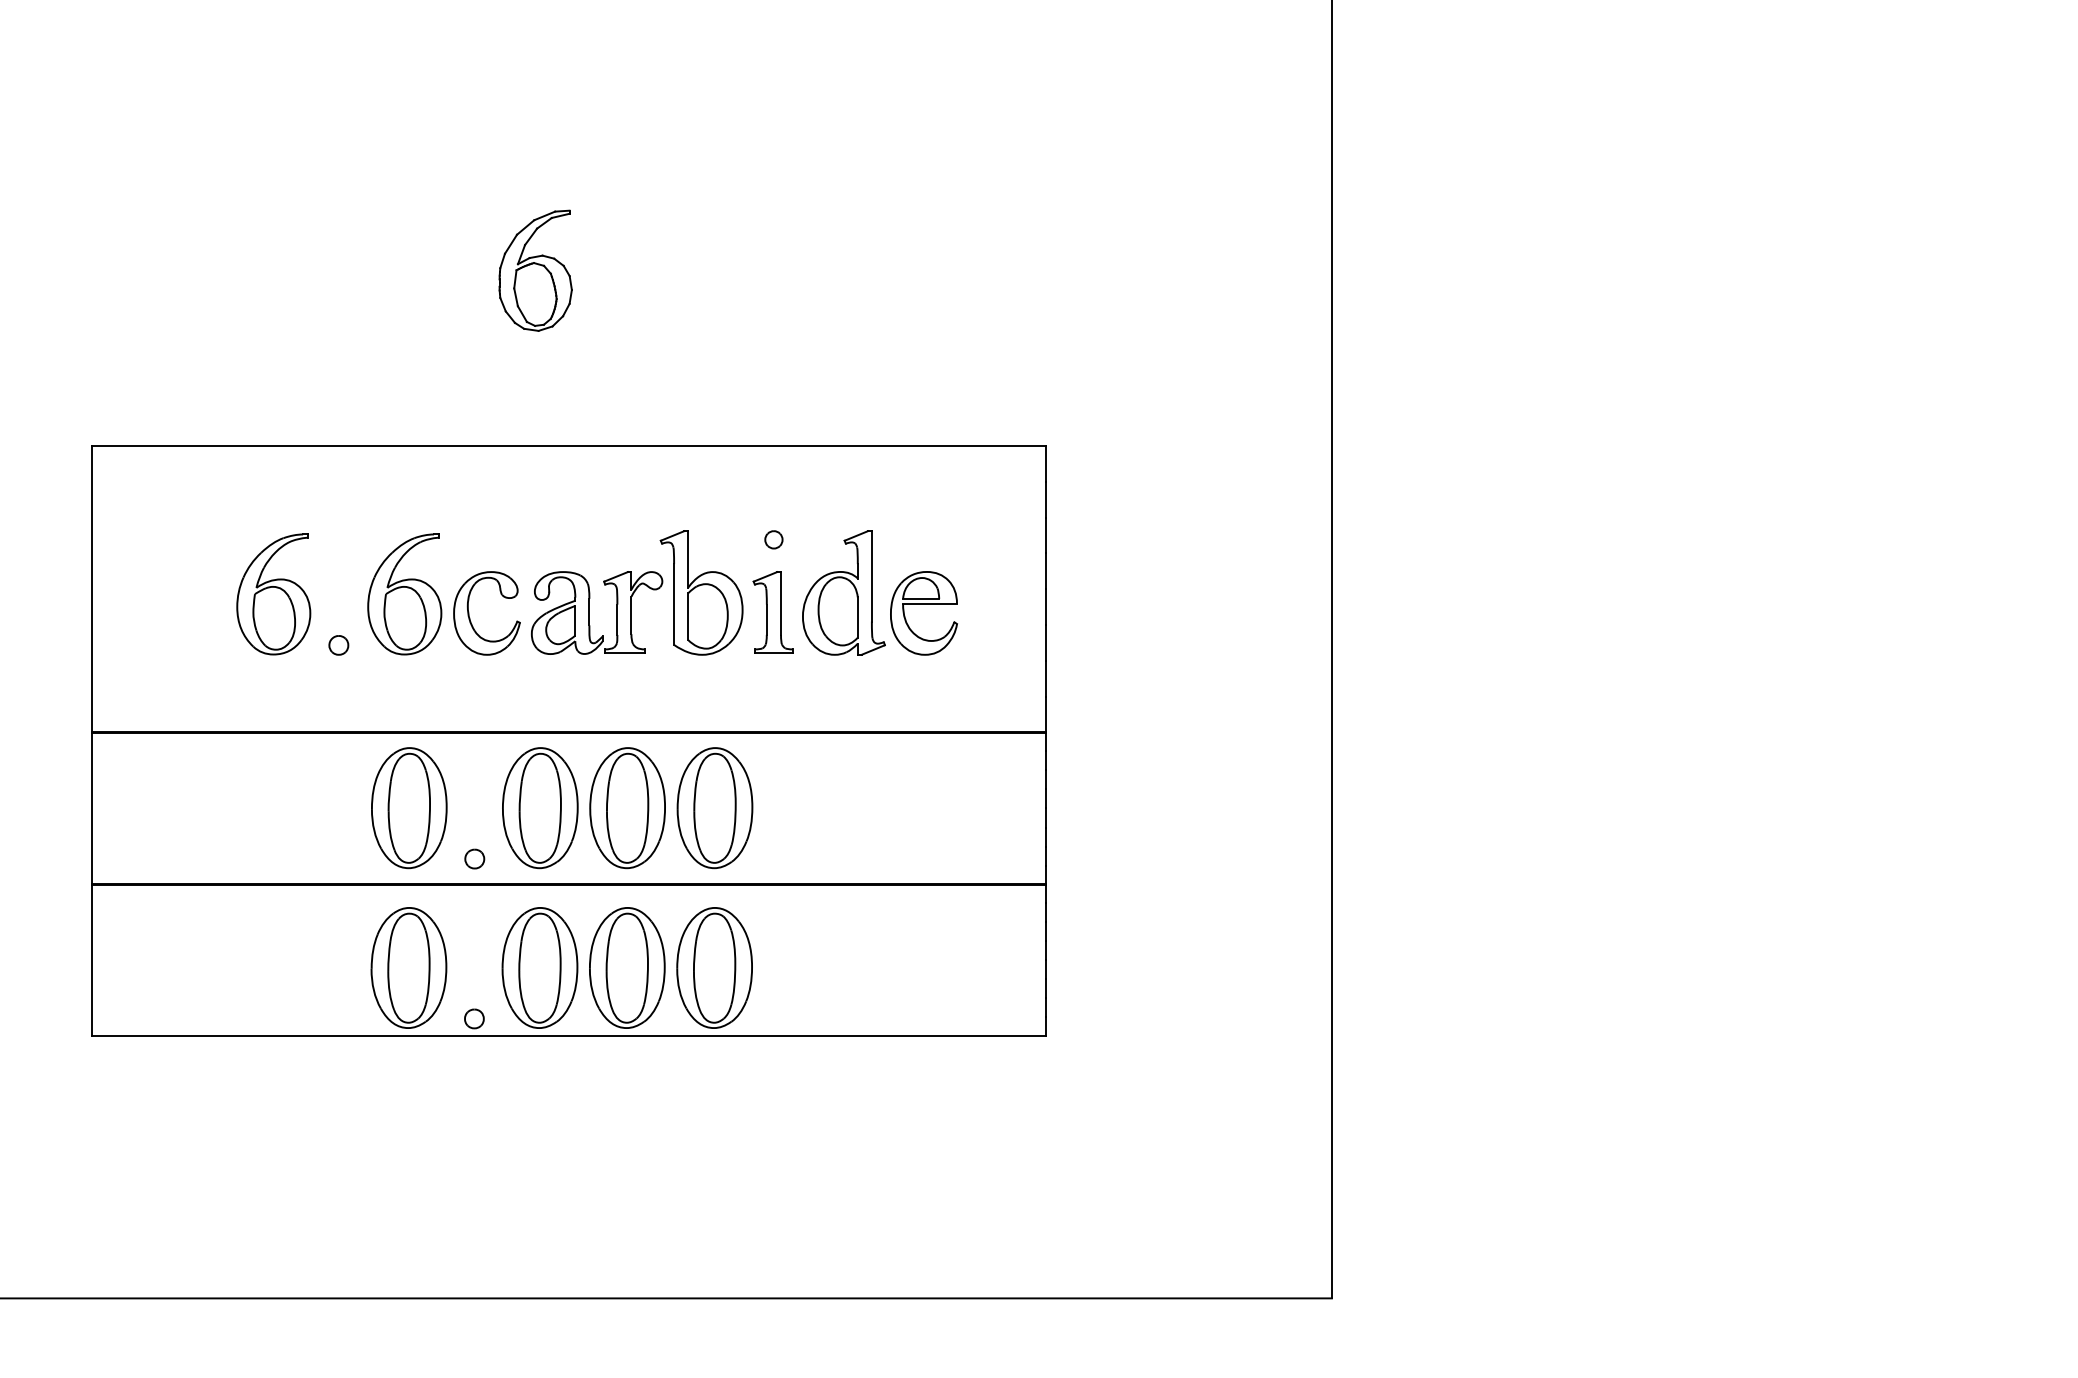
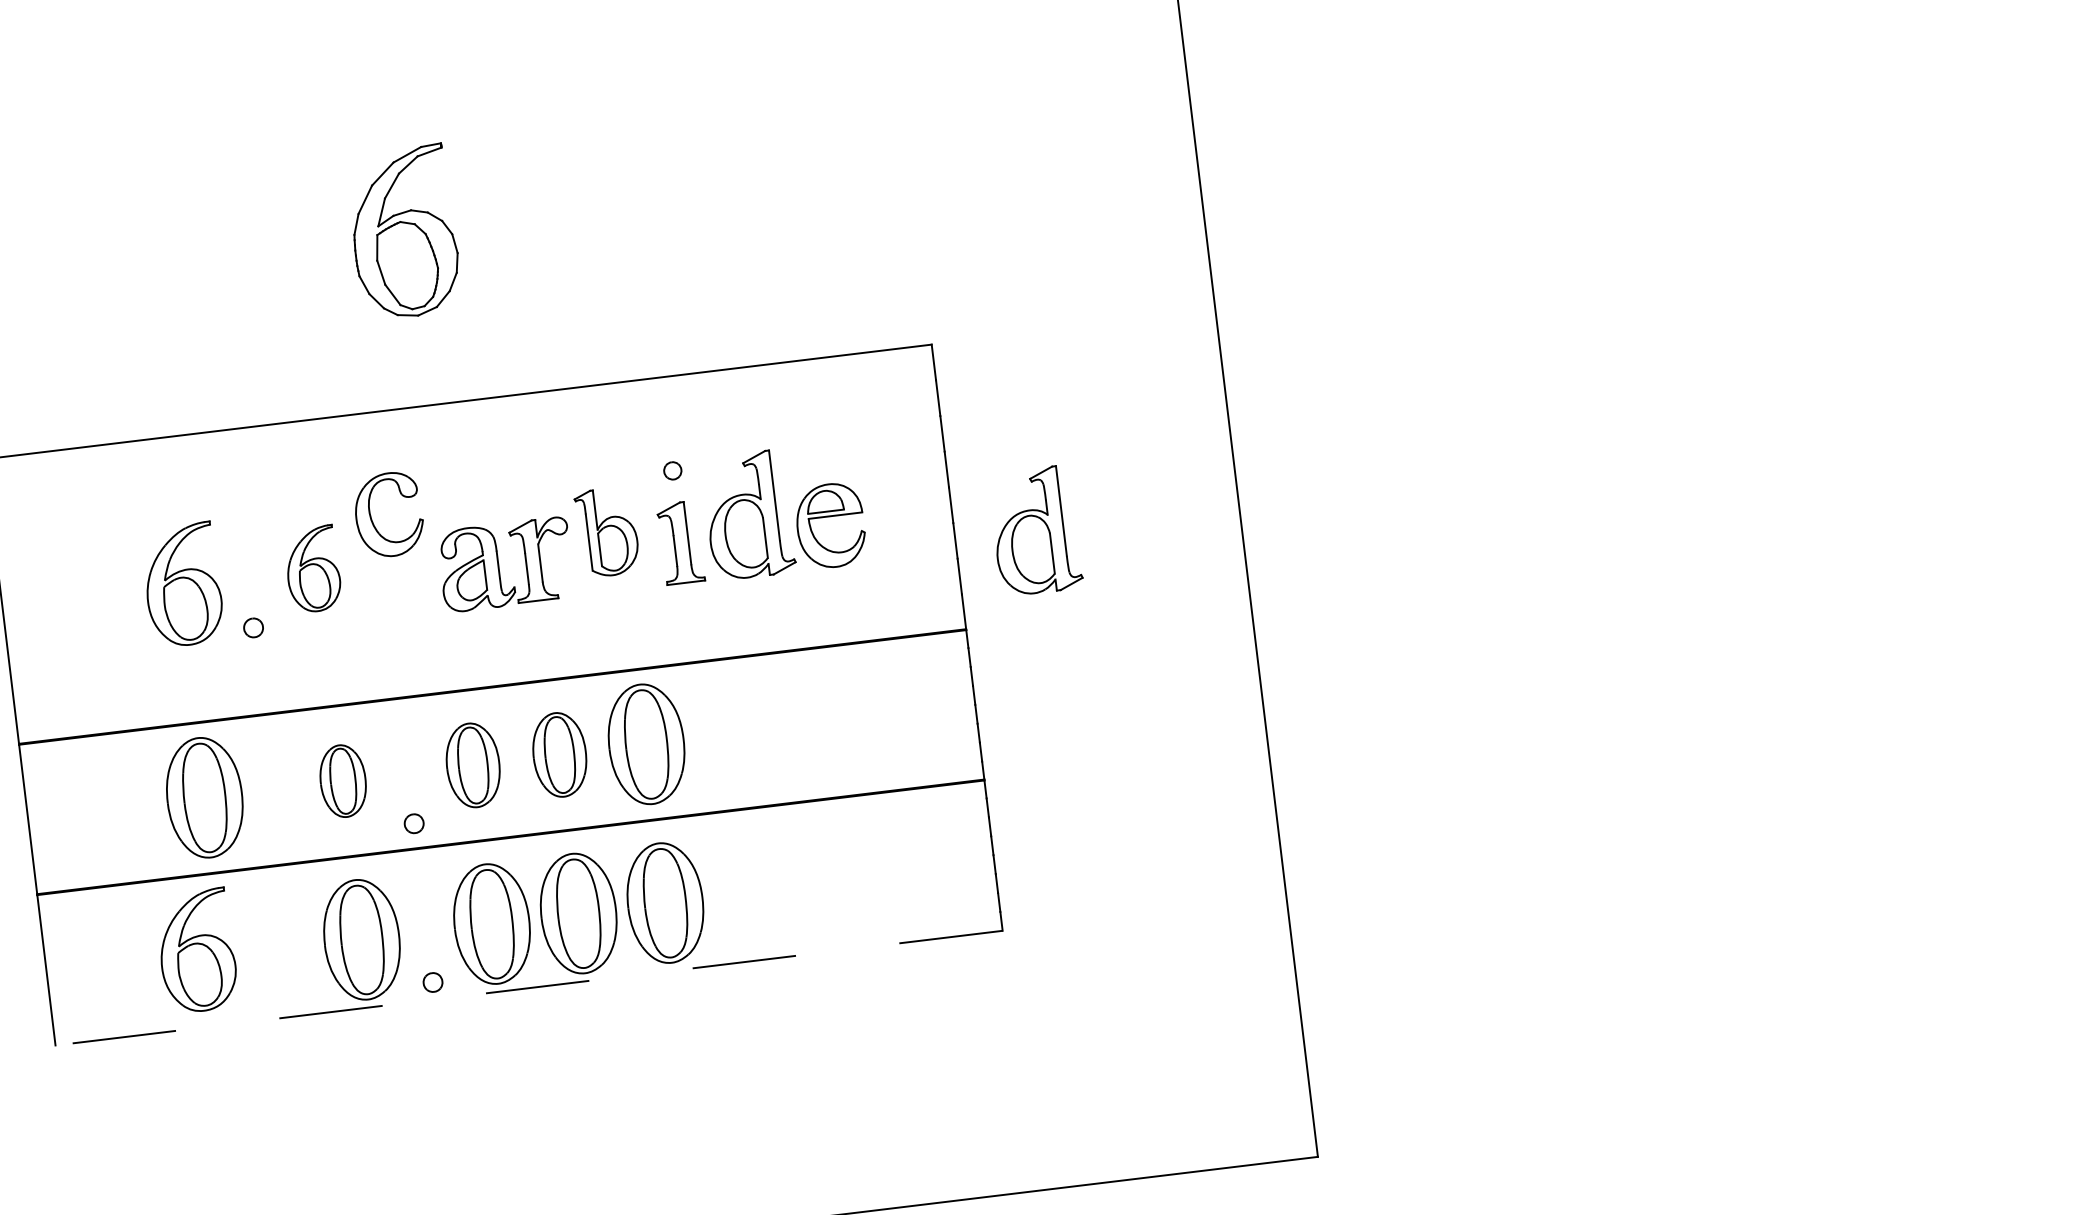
part: (535, 270) -> (403, 232), size x1.4
part: (701, 592) -> (607, 531), size x0.7
part: (404, 594) -> (312, 569), size x0.7
part: (470, 618) -> (373, 521), moved
part: (1126, 642) -> (1035, 530), added
part: (269, 808) -> (204, 798), added
part: (409, 808) -> (343, 781), size x0.6
part: (540, 808) -> (473, 765), size x0.7
part: (627, 808) -> (559, 755), size x0.7
part: (243, 959) -> (196, 951), added
line: (568, 1036) -> (528, 988), solid -> dashed

